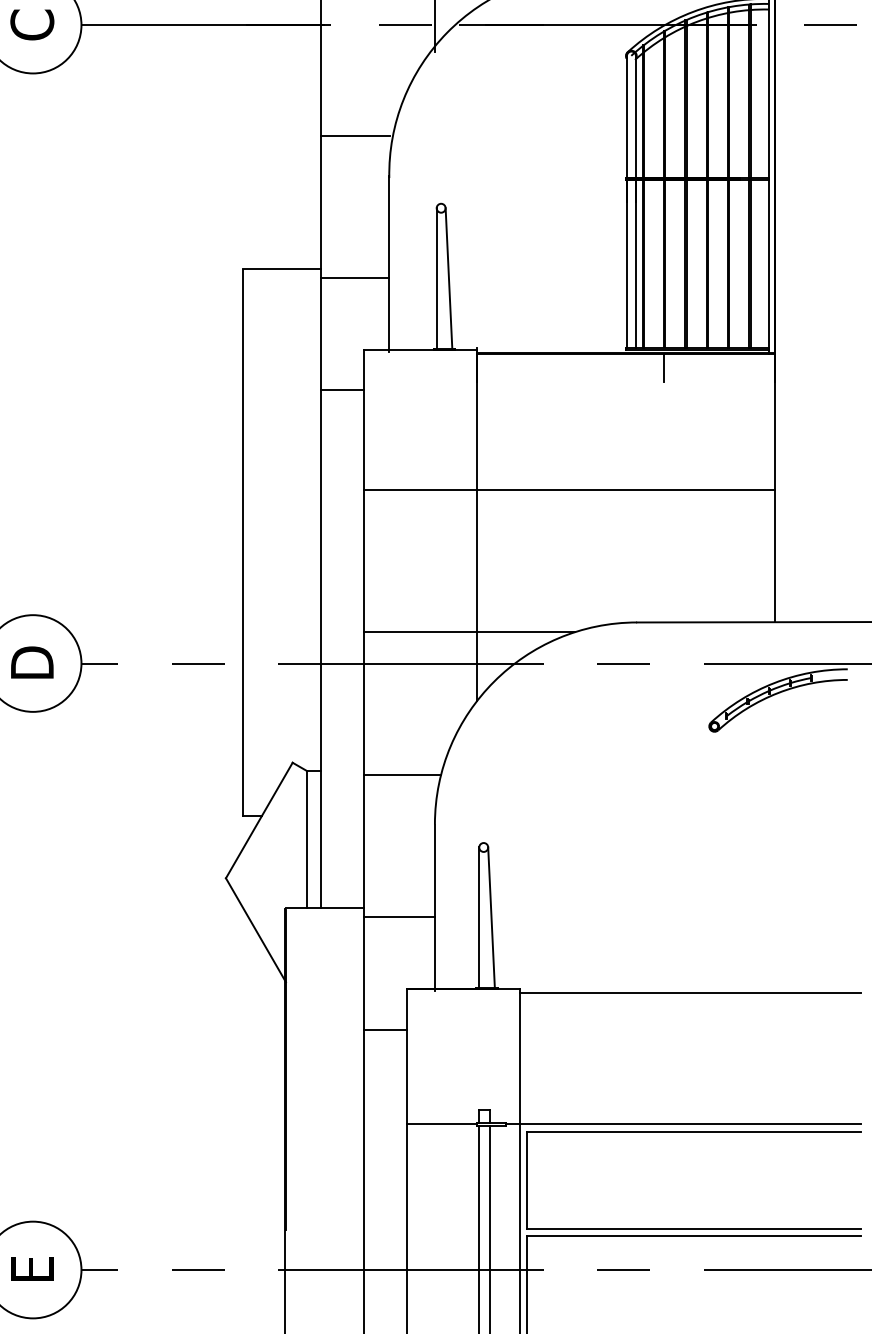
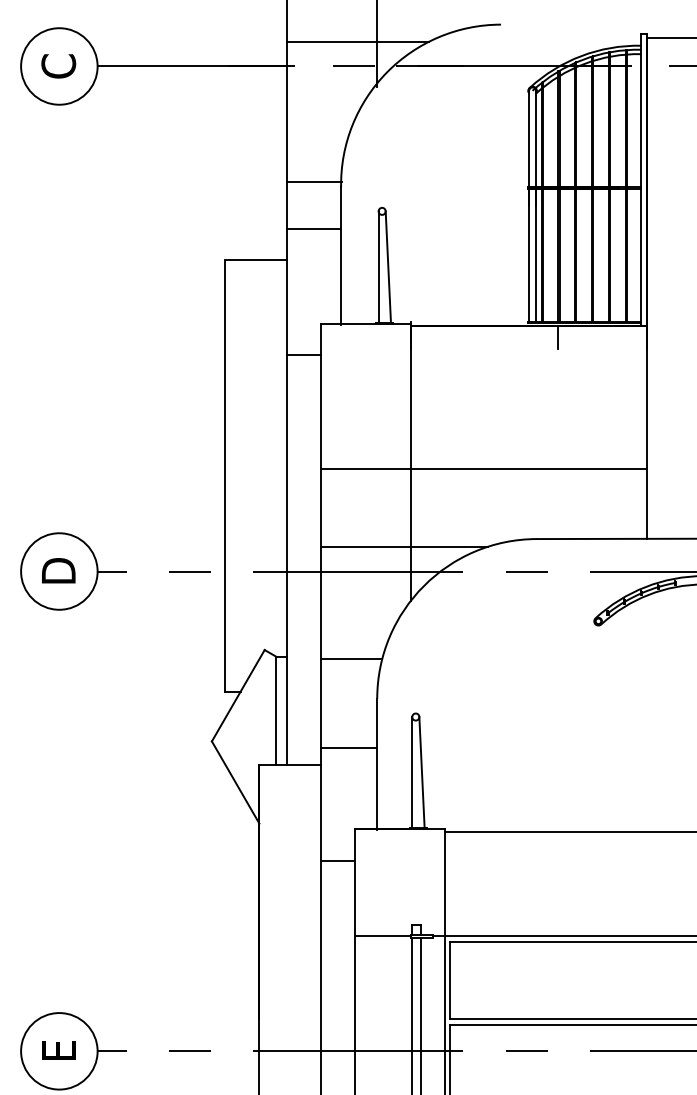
line: (355, 136) -> (314, 182), moved
line: (355, 277) -> (314, 228), moved
line: (569, 490) -> (483, 469), moved
line: (399, 916) -> (349, 747), moved

